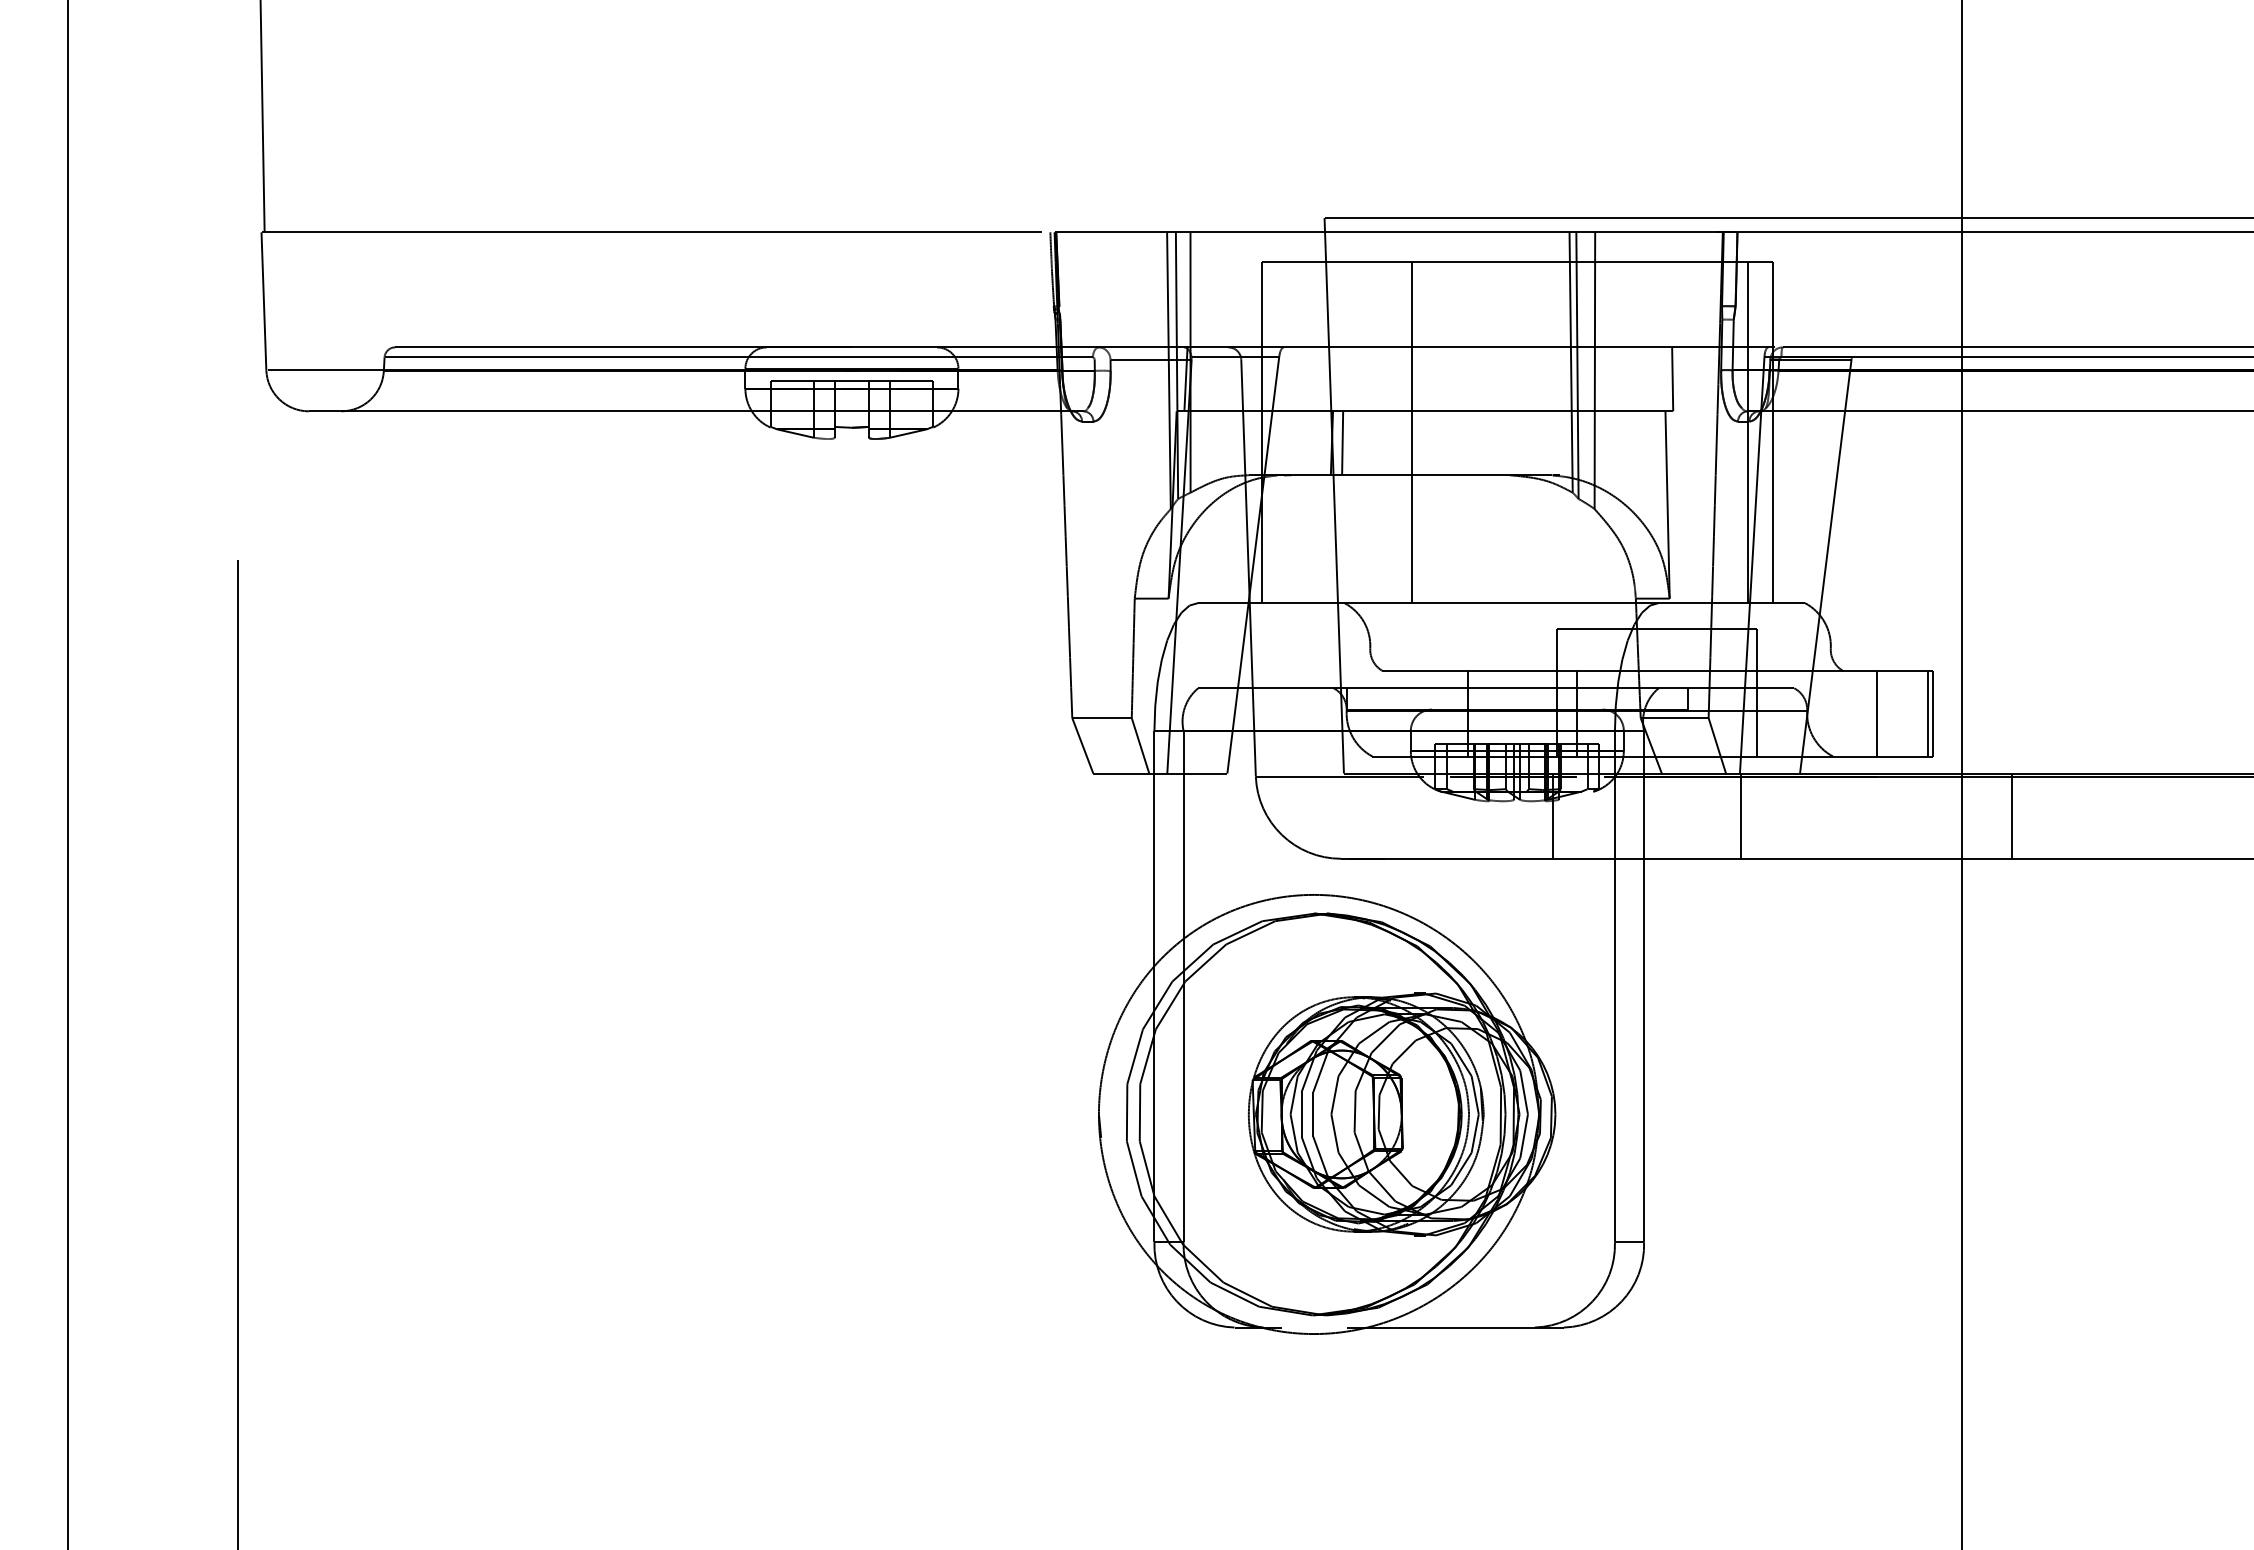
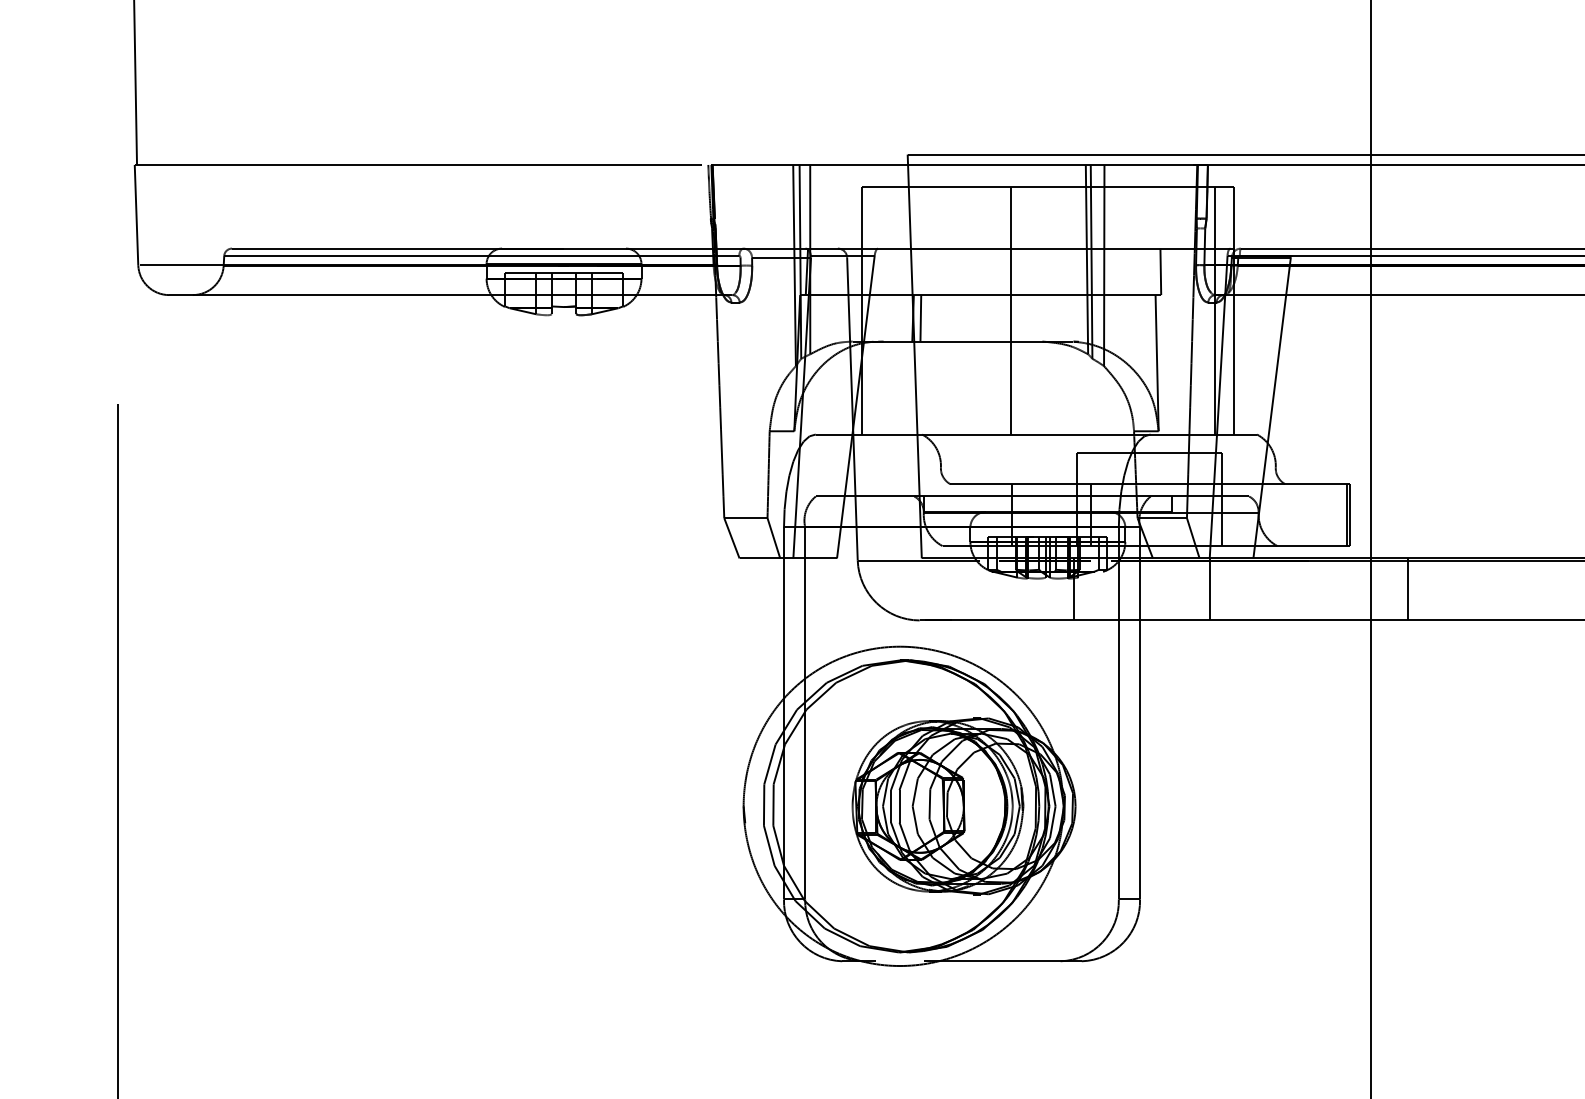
line: (1412, 432) -> (1010, 310), moved
line: (1877, 713) -> (1309, 514), removed

